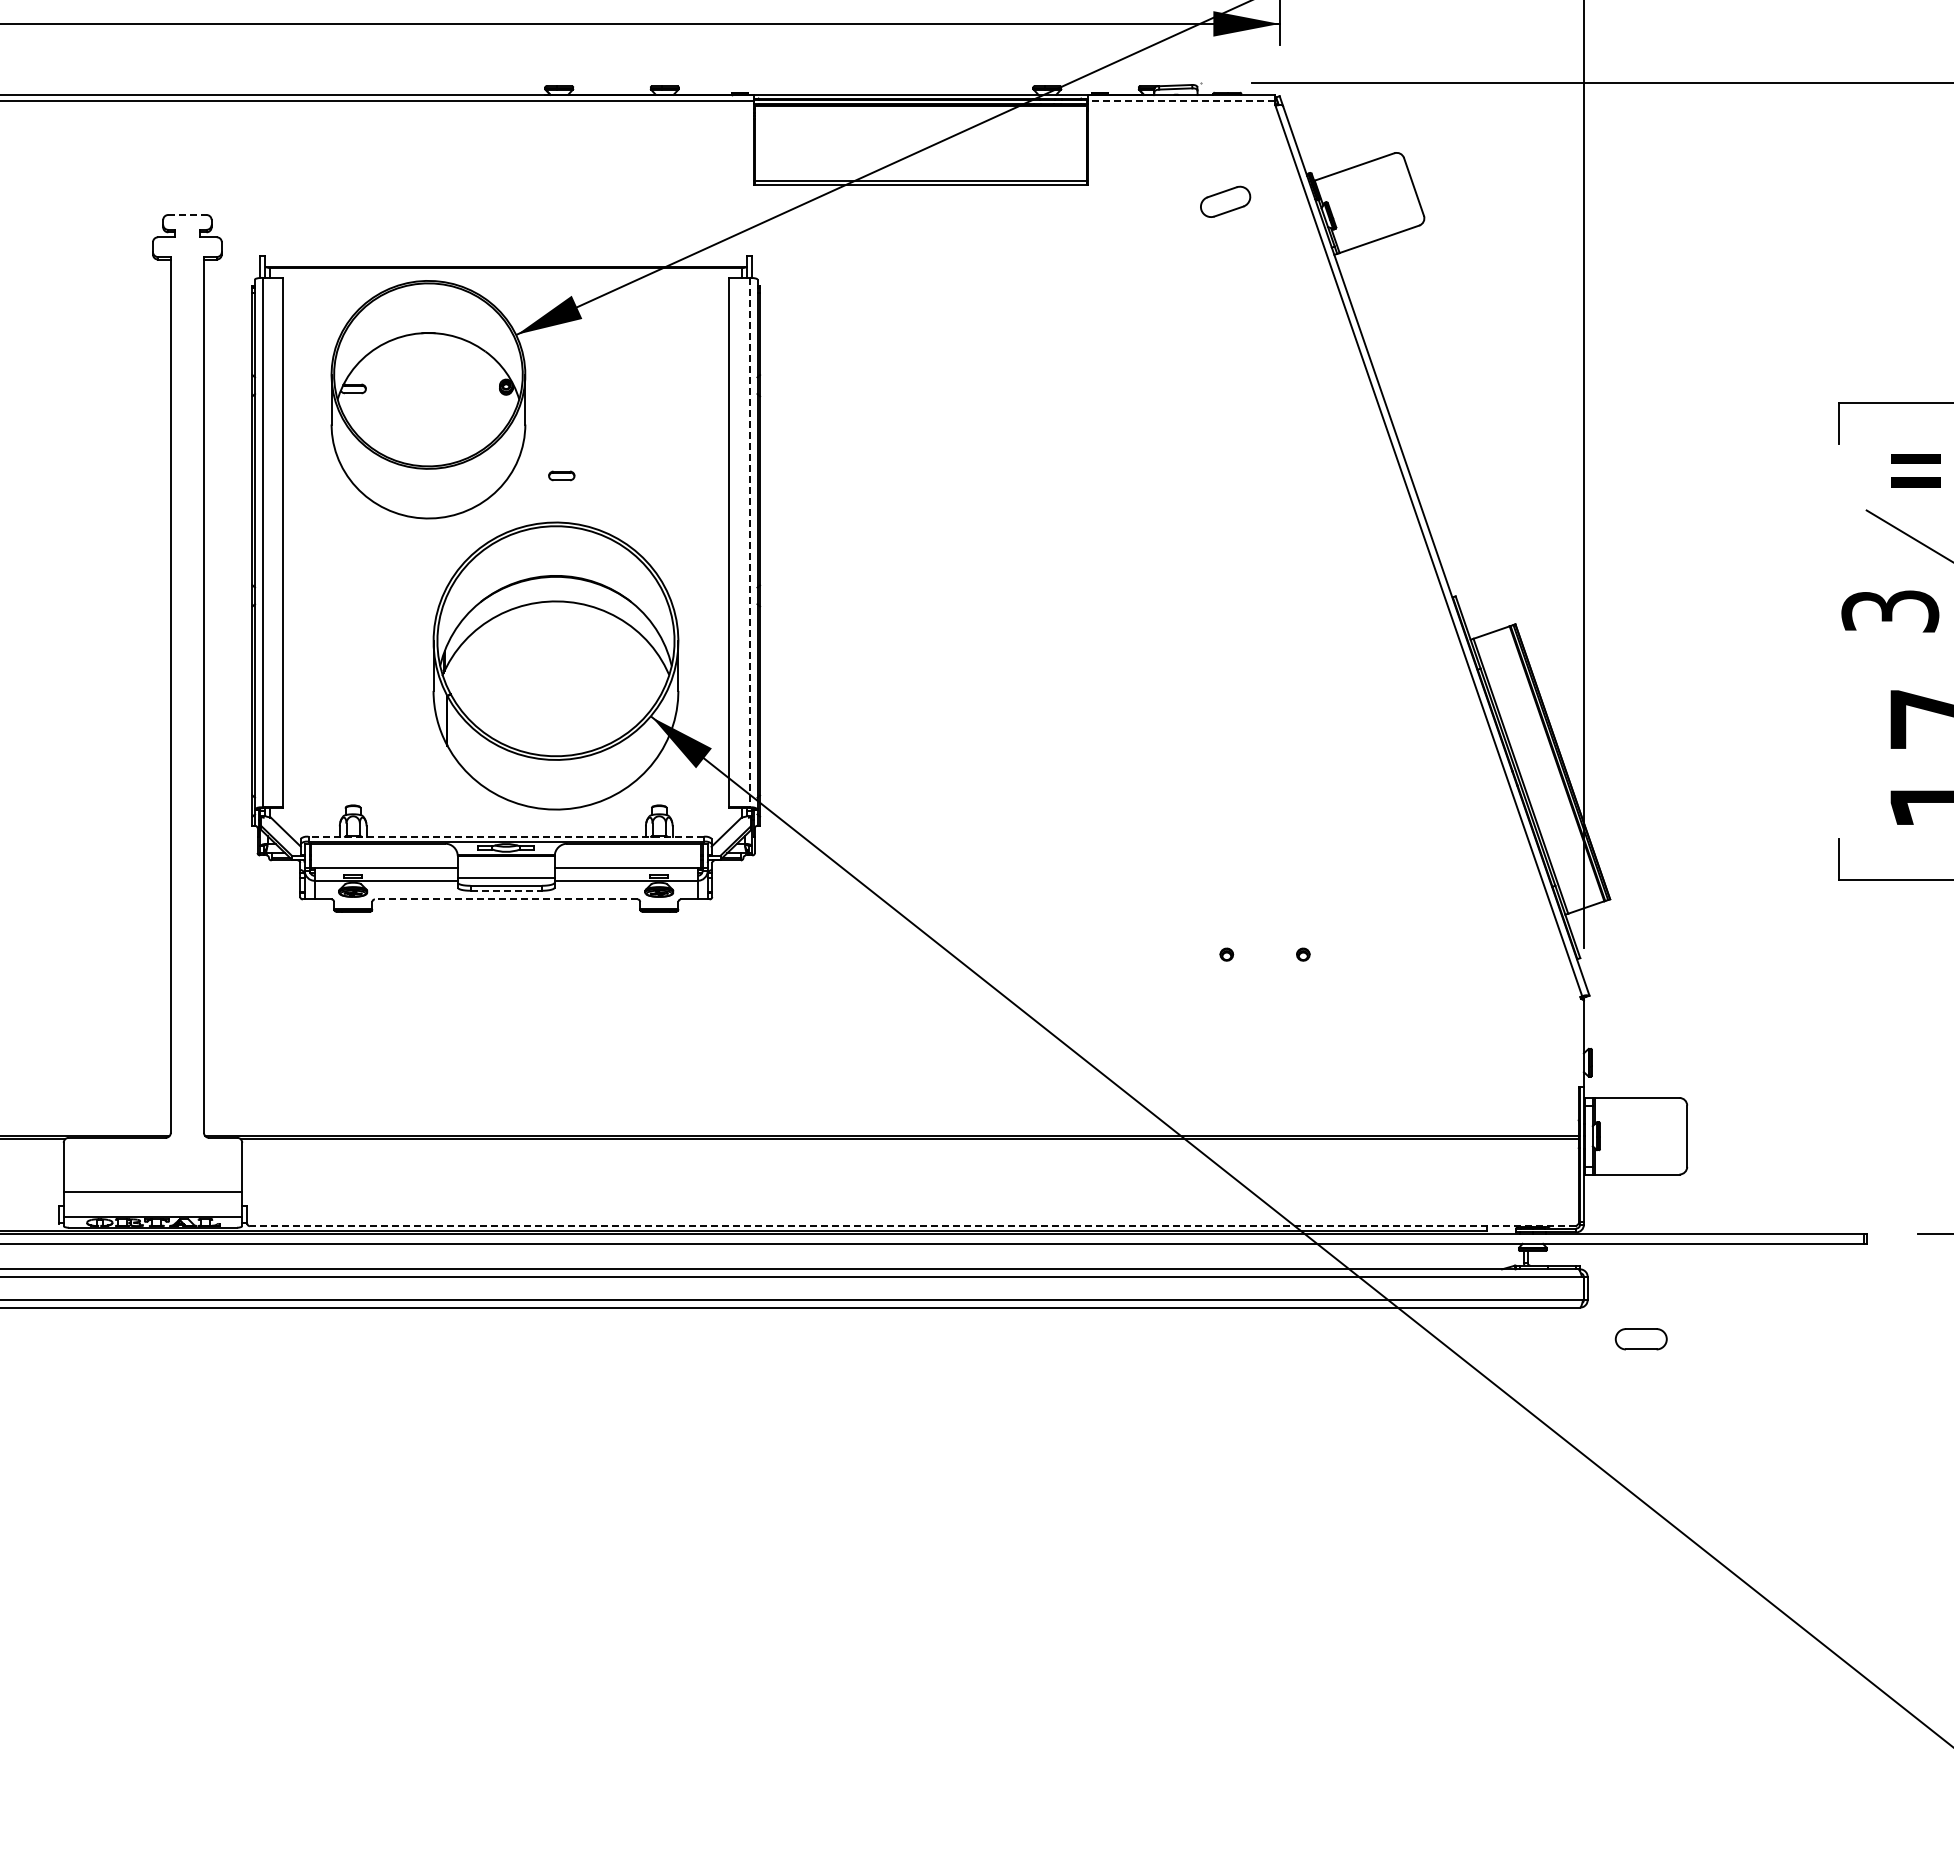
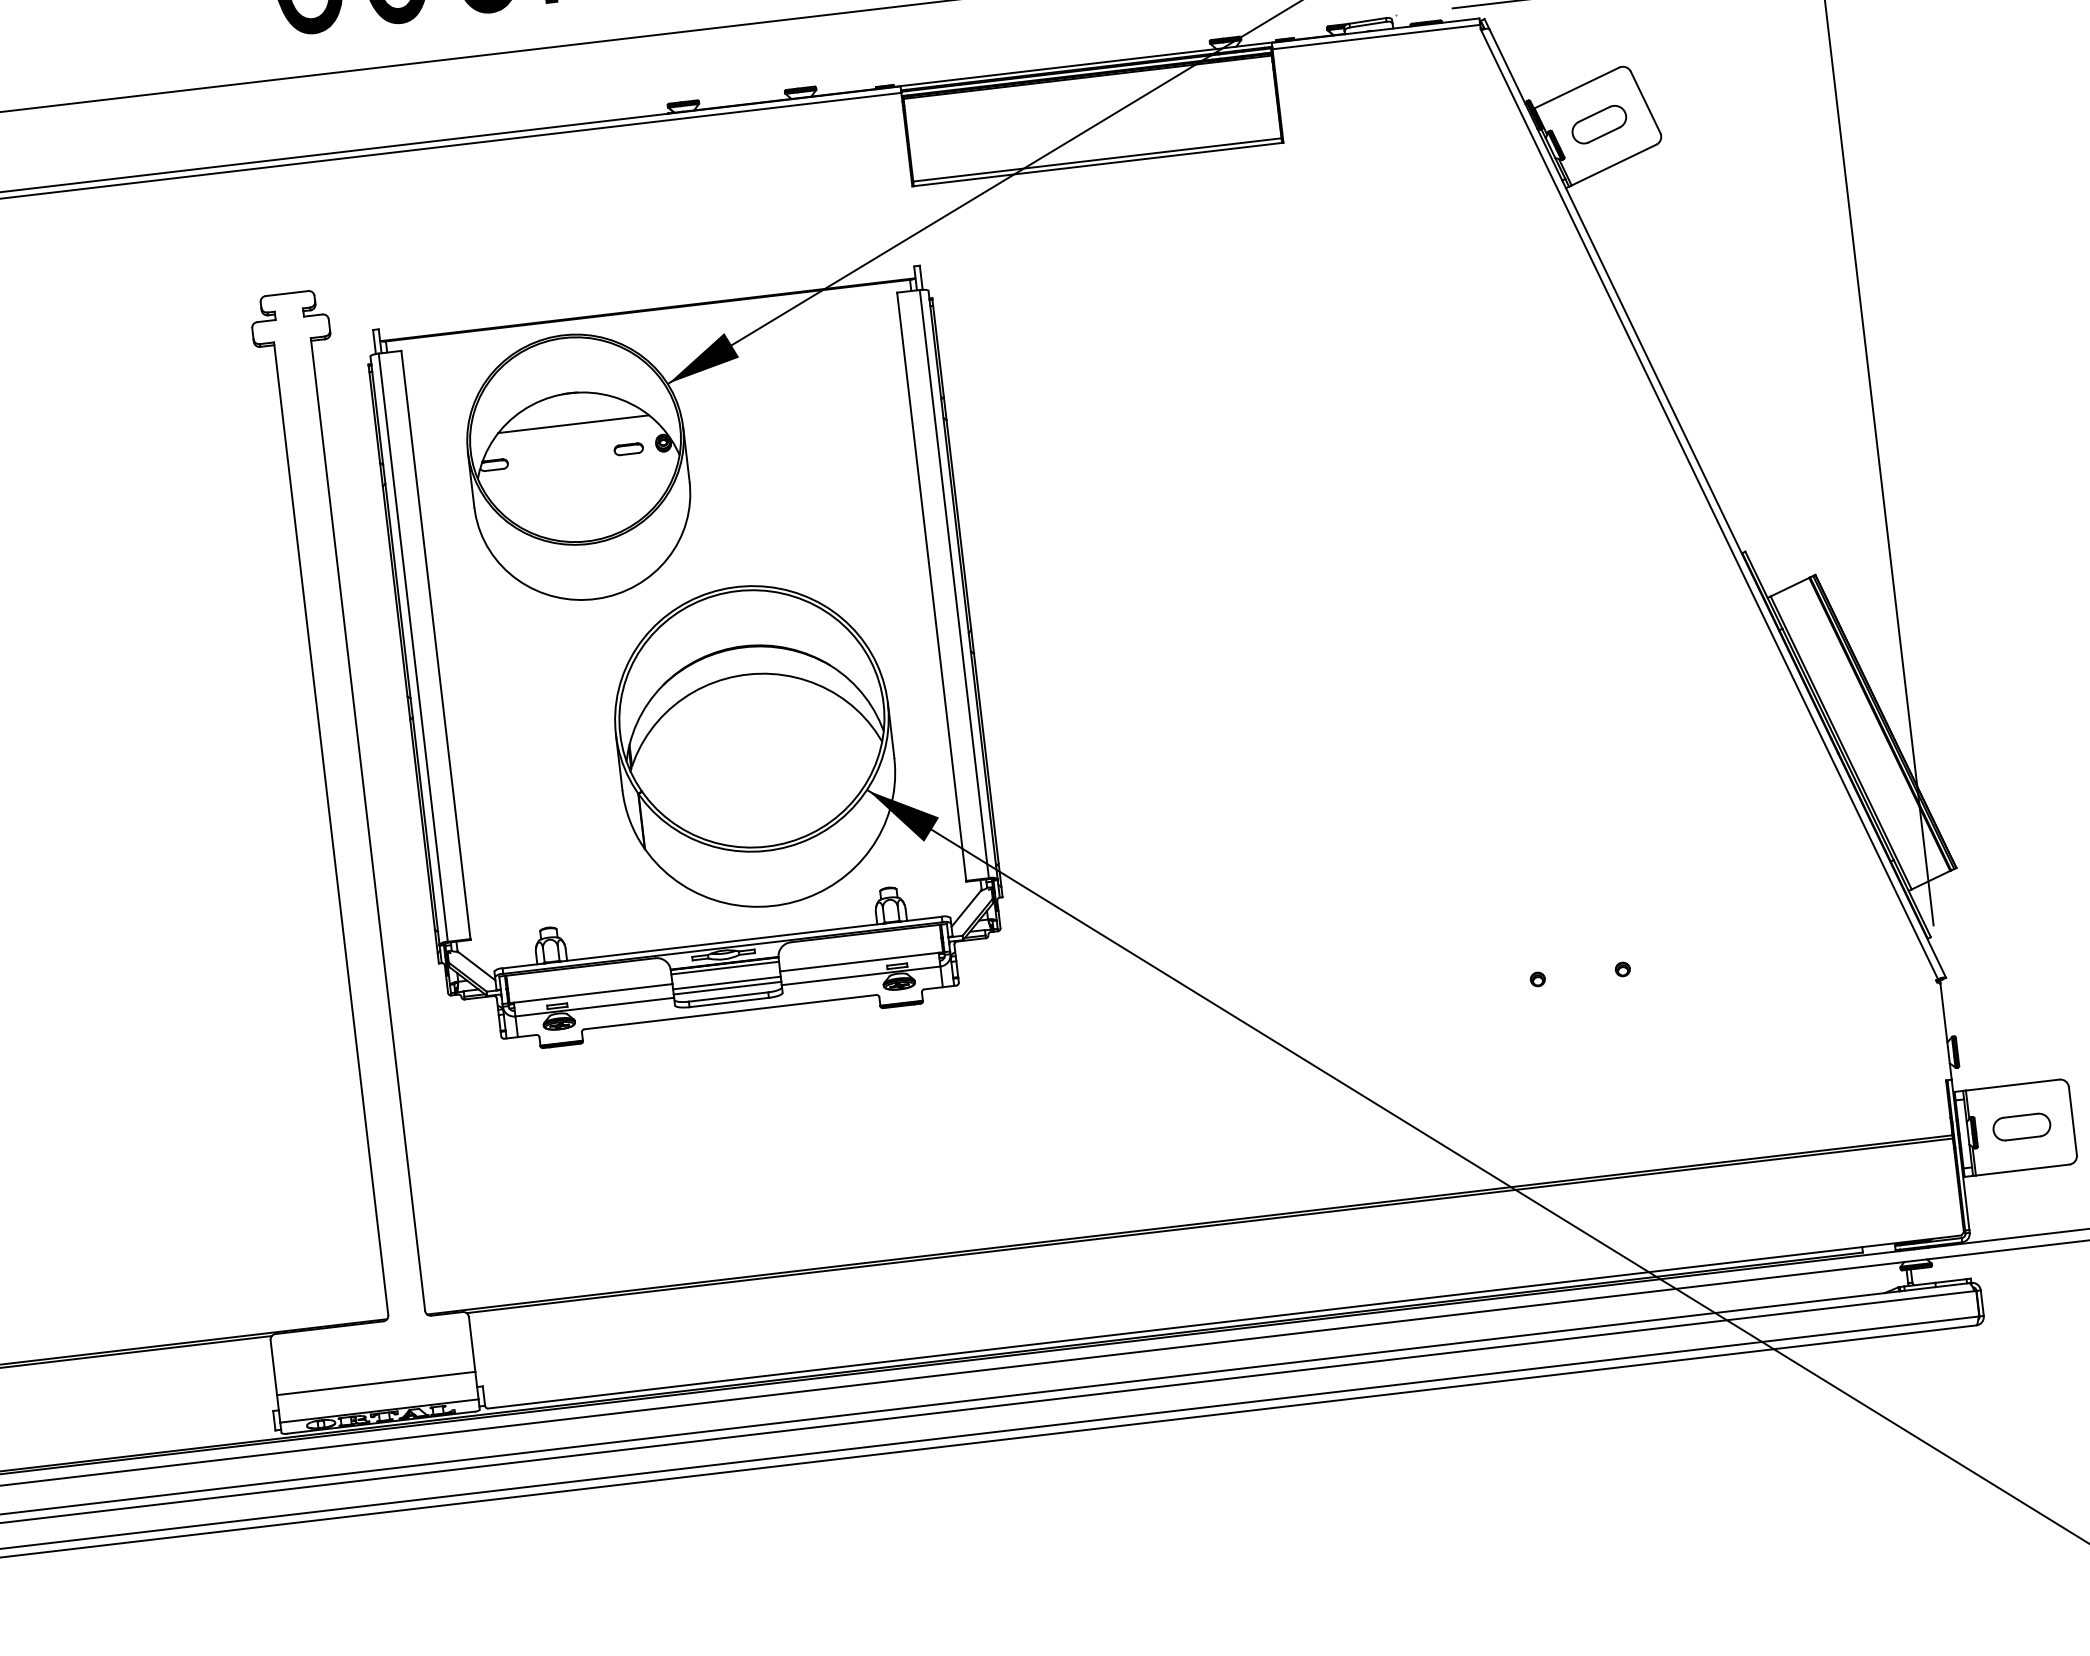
line: (1181, 100) -> (1376, 36), dashed -> solid
part: (1225, 201) -> (1599, 124), moved
line: (187, 215) -> (287, 294), dashed -> solid
line: (428, 360) -> (573, 423), added
part: (561, 475) -> (628, 448), moved
line: (749, 542) -> (953, 583), dashed -> solid
line: (506, 836) -> (722, 942), dashed -> solid
line: (505, 859) -> (724, 967), added
line: (505, 873) -> (726, 983), added
line: (506, 890) -> (729, 1002), dashed -> solid
line: (505, 899) -> (729, 1012), dashed -> solid
line: (912, 1226) -> (1224, 1322), dashed -> solid
part: (1640, 1339) -> (2021, 1127), moved

